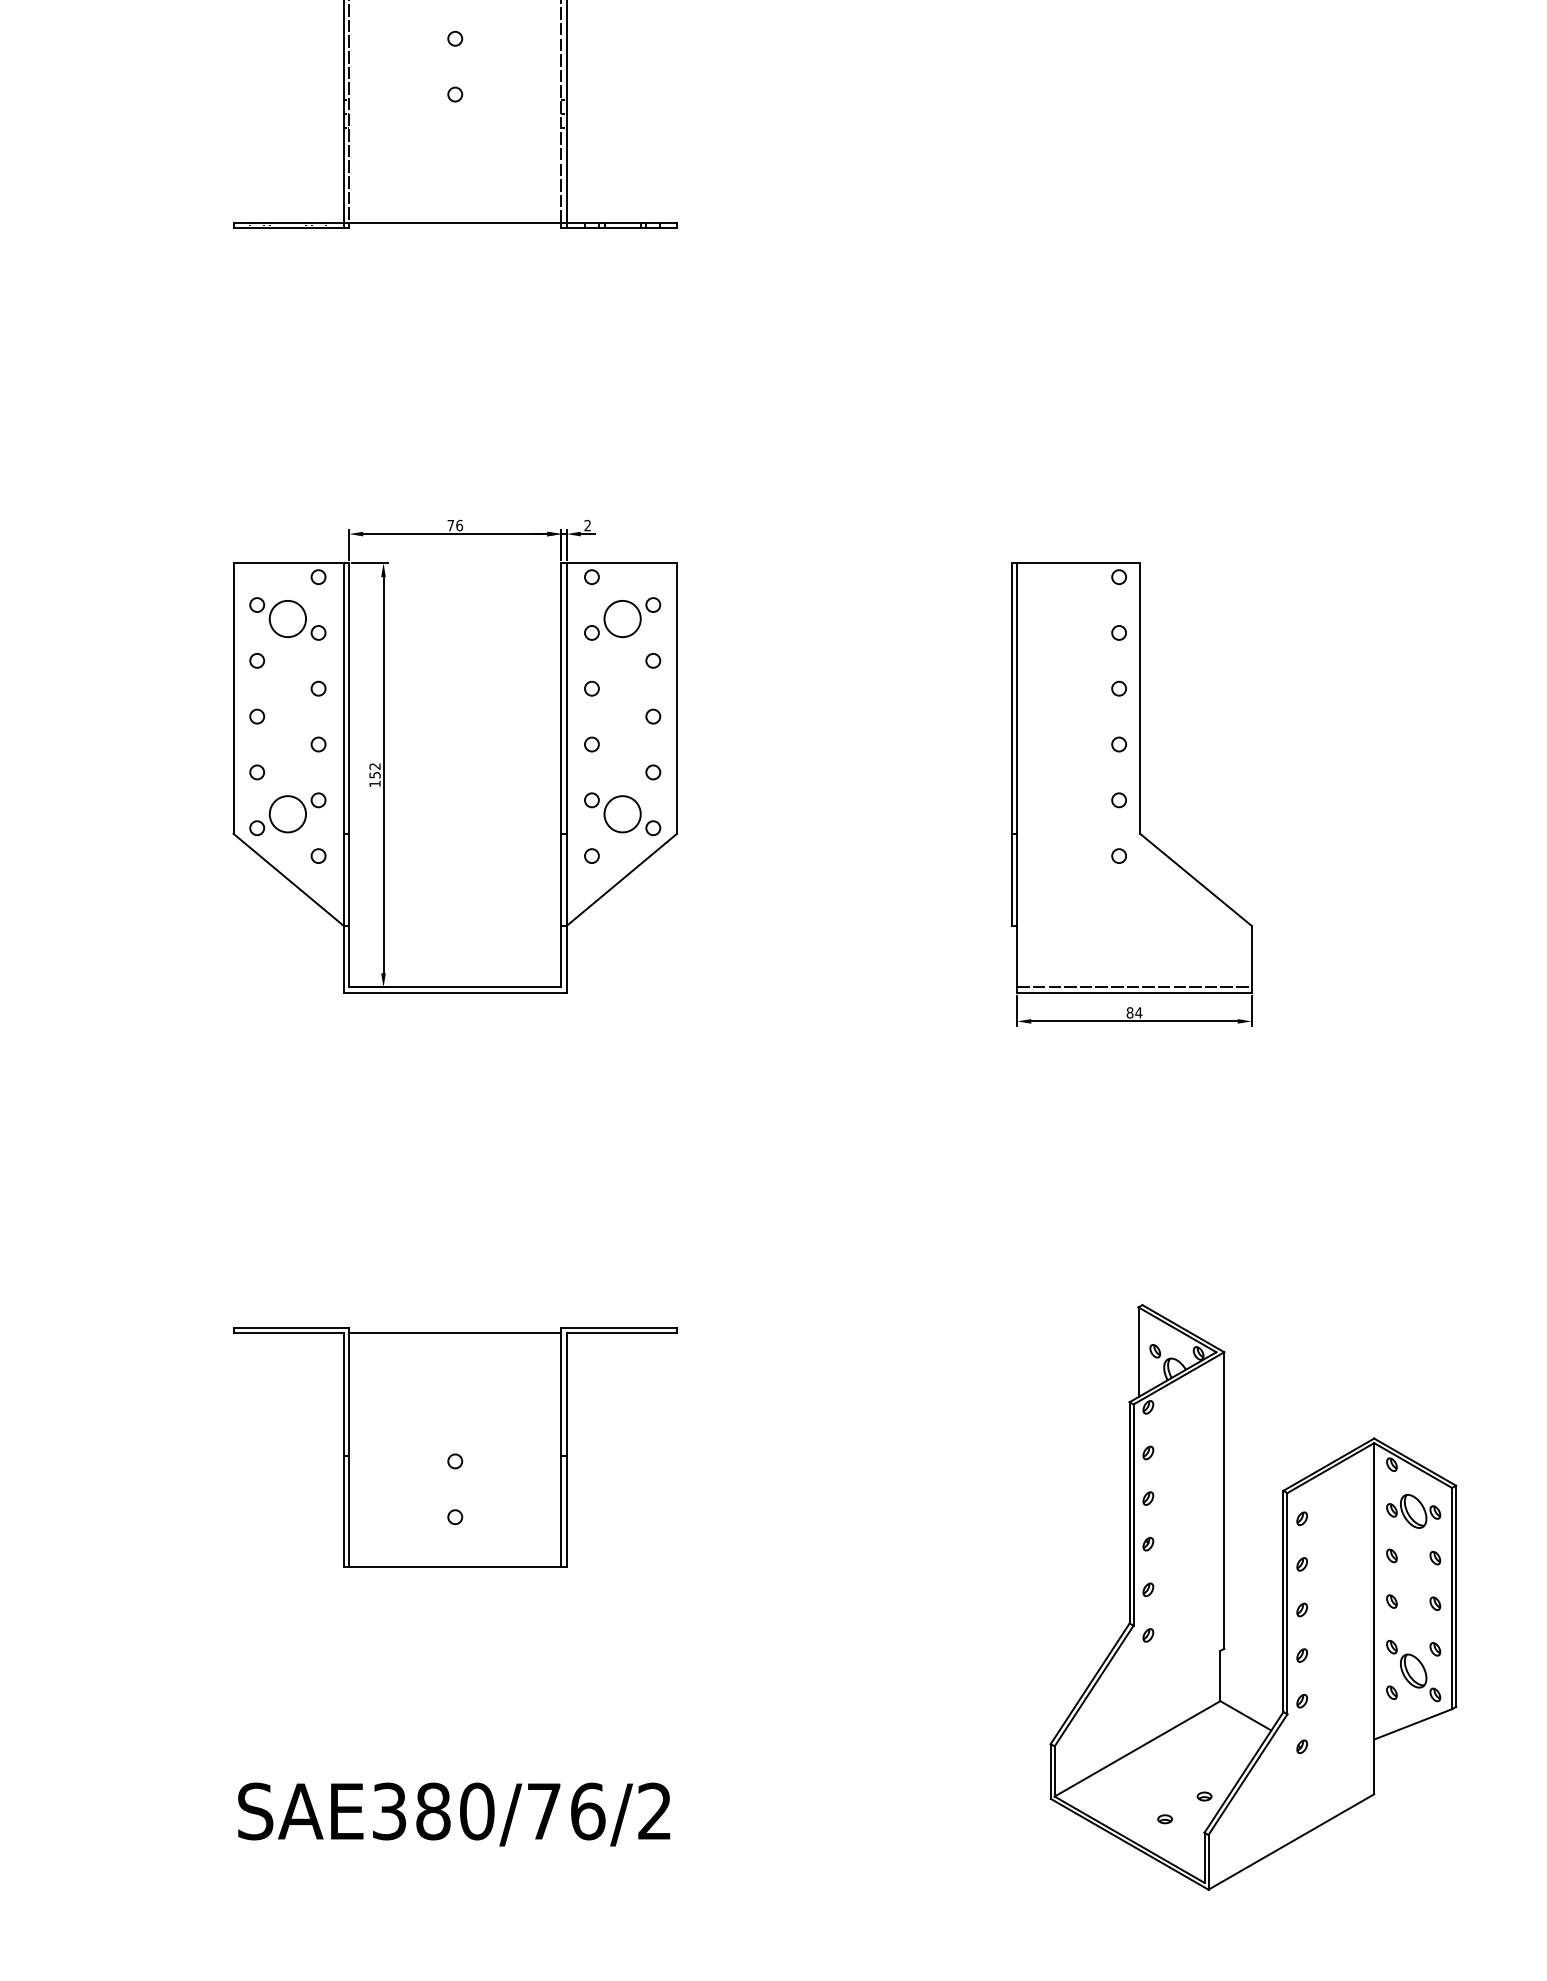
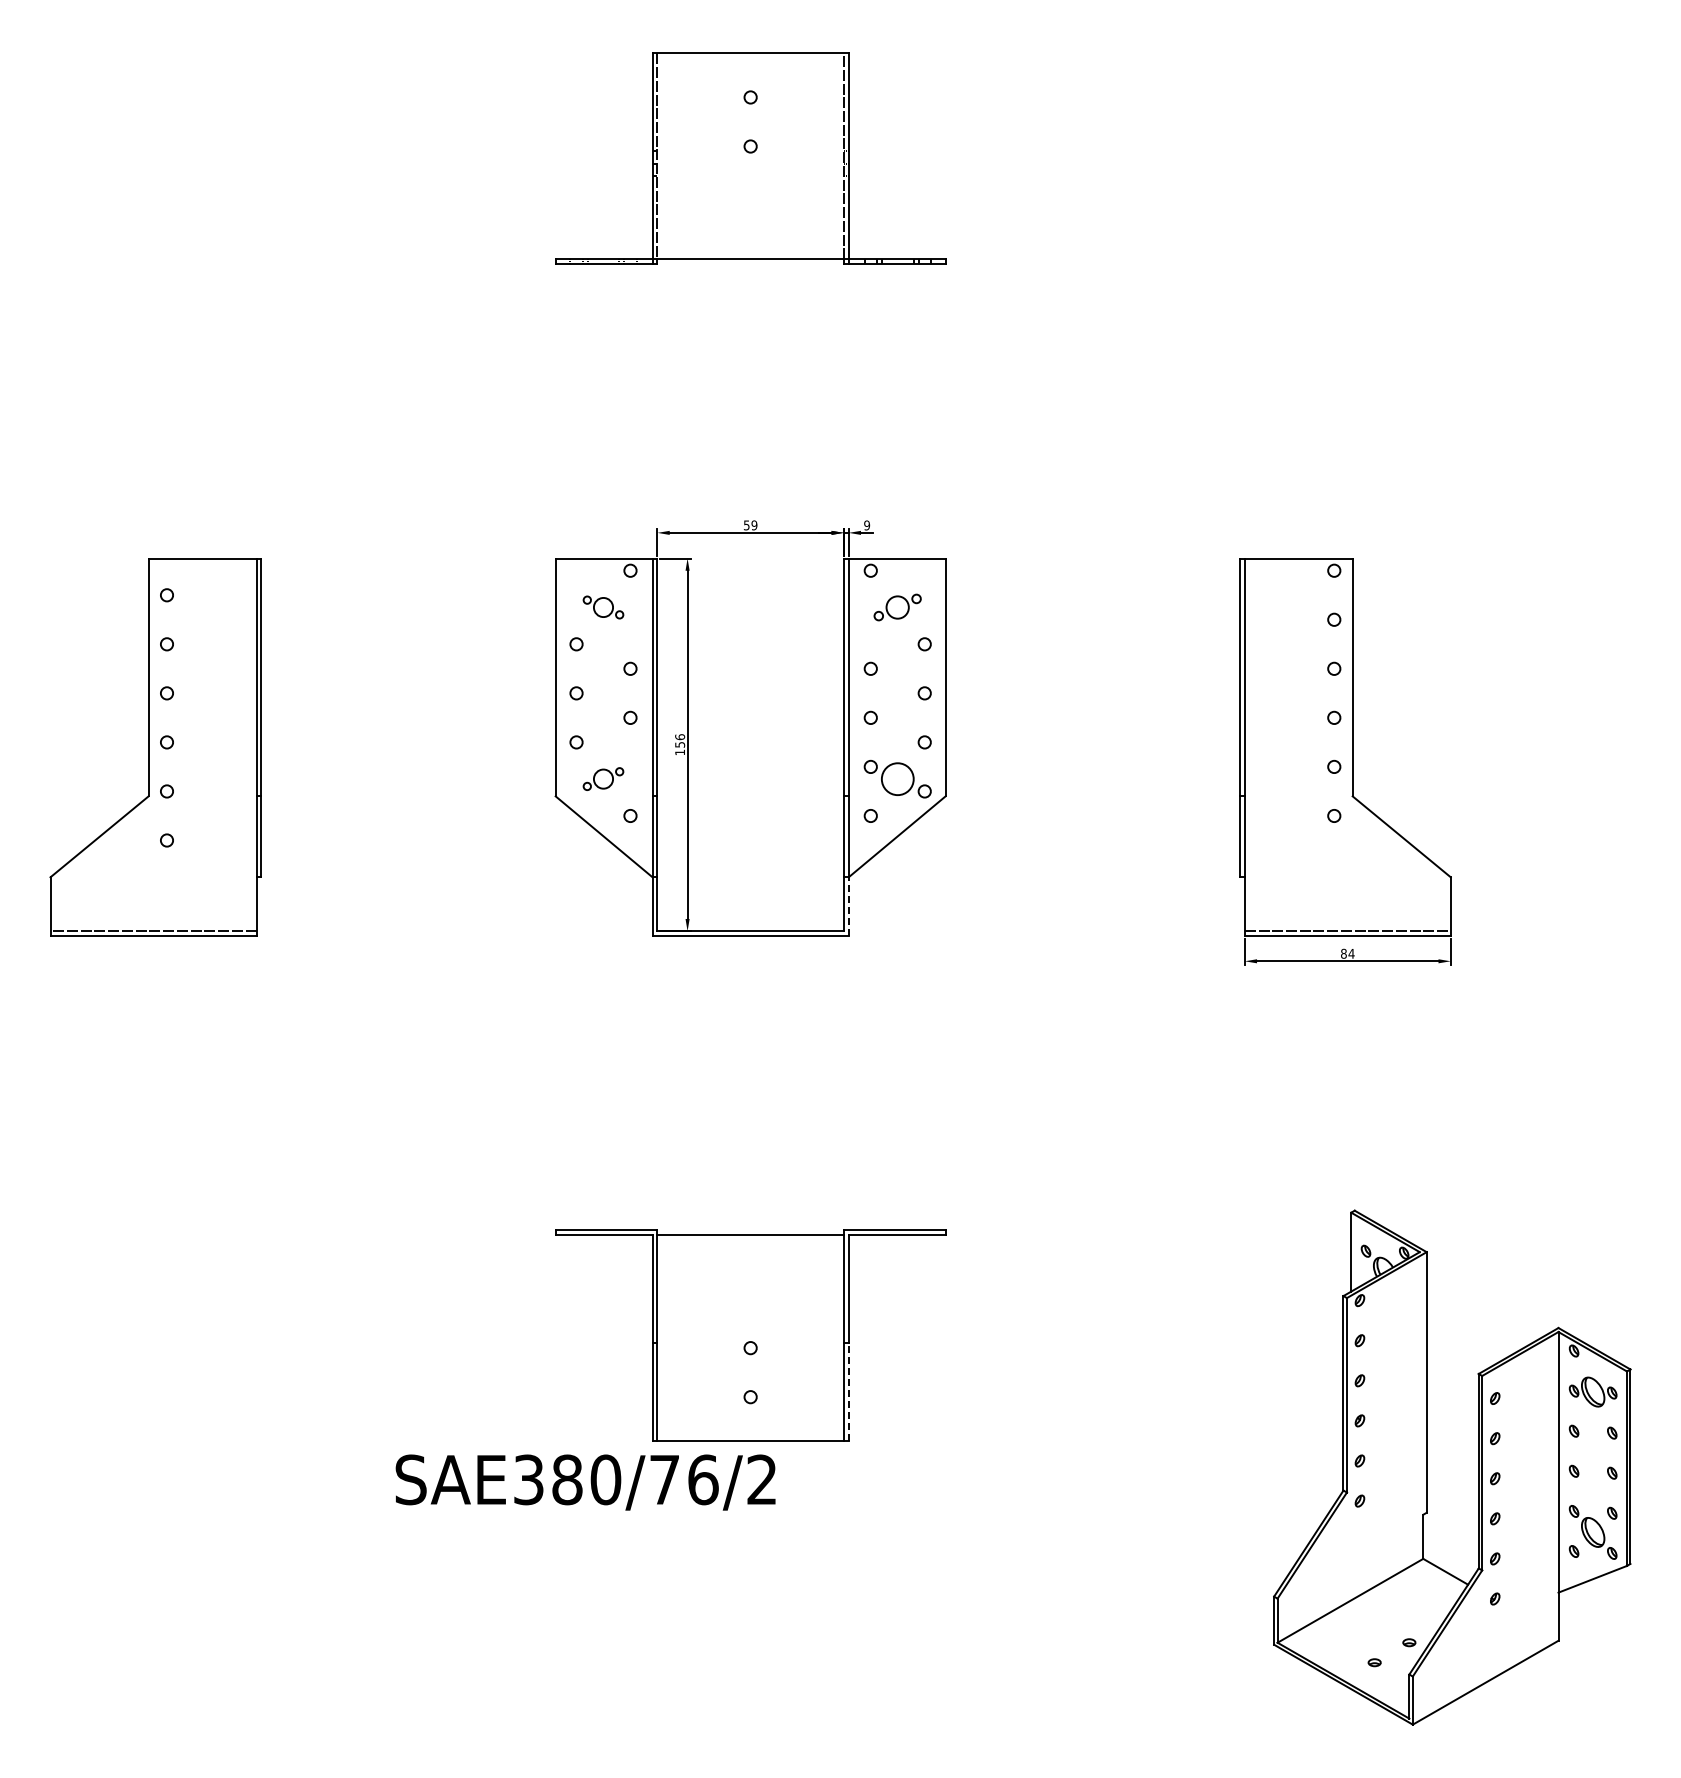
text: (455, 525) -> (750, 525), 76 -> 59
text: (588, 525) -> (867, 525), 2 -> 9
part: (287, 618) -> (603, 607), size x0.6
part: (622, 618) -> (897, 607), size x0.7
text: (375, 766) -> (680, 737), 152 -> 156
part: (287, 813) -> (603, 778), size x0.6
line: (566, 959) -> (848, 906), solid -> dashed
line: (566, 1510) -> (848, 1391), solid -> dashed
text: (453, 1814) -> (585, 1482), moved

